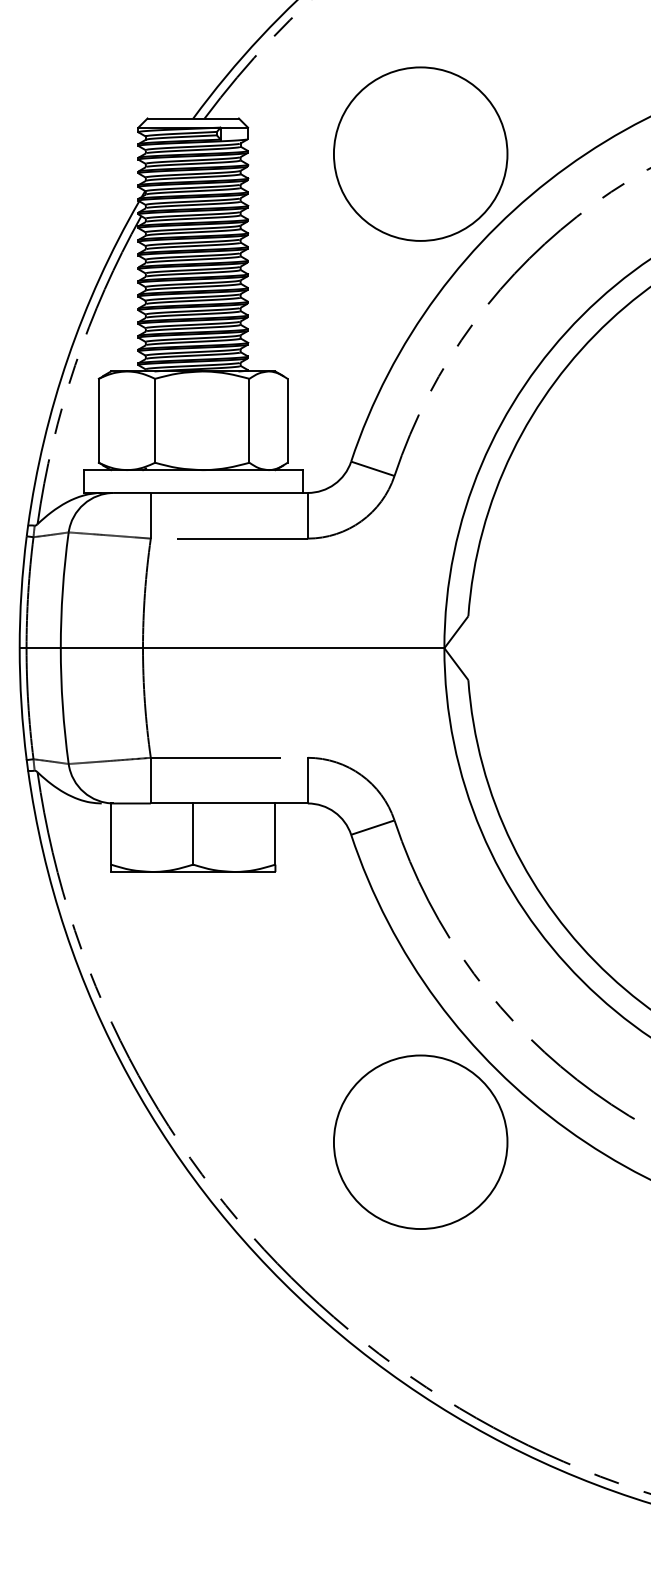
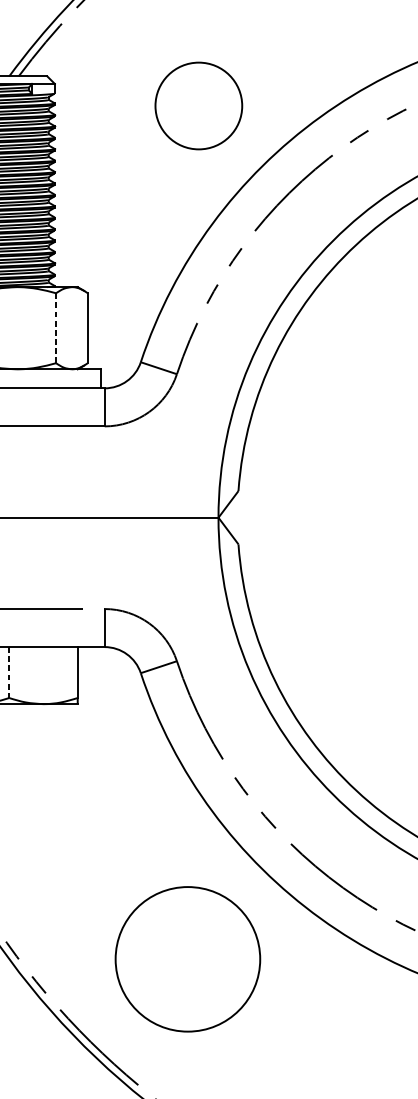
circle: (420, 153) -> (198, 105), size x0.6
line: (249, 420) -> (56, 327), solid -> dashed
line: (193, 834) -> (9, 672), solid -> dashed
circle: (420, 1141) -> (187, 958), moved

